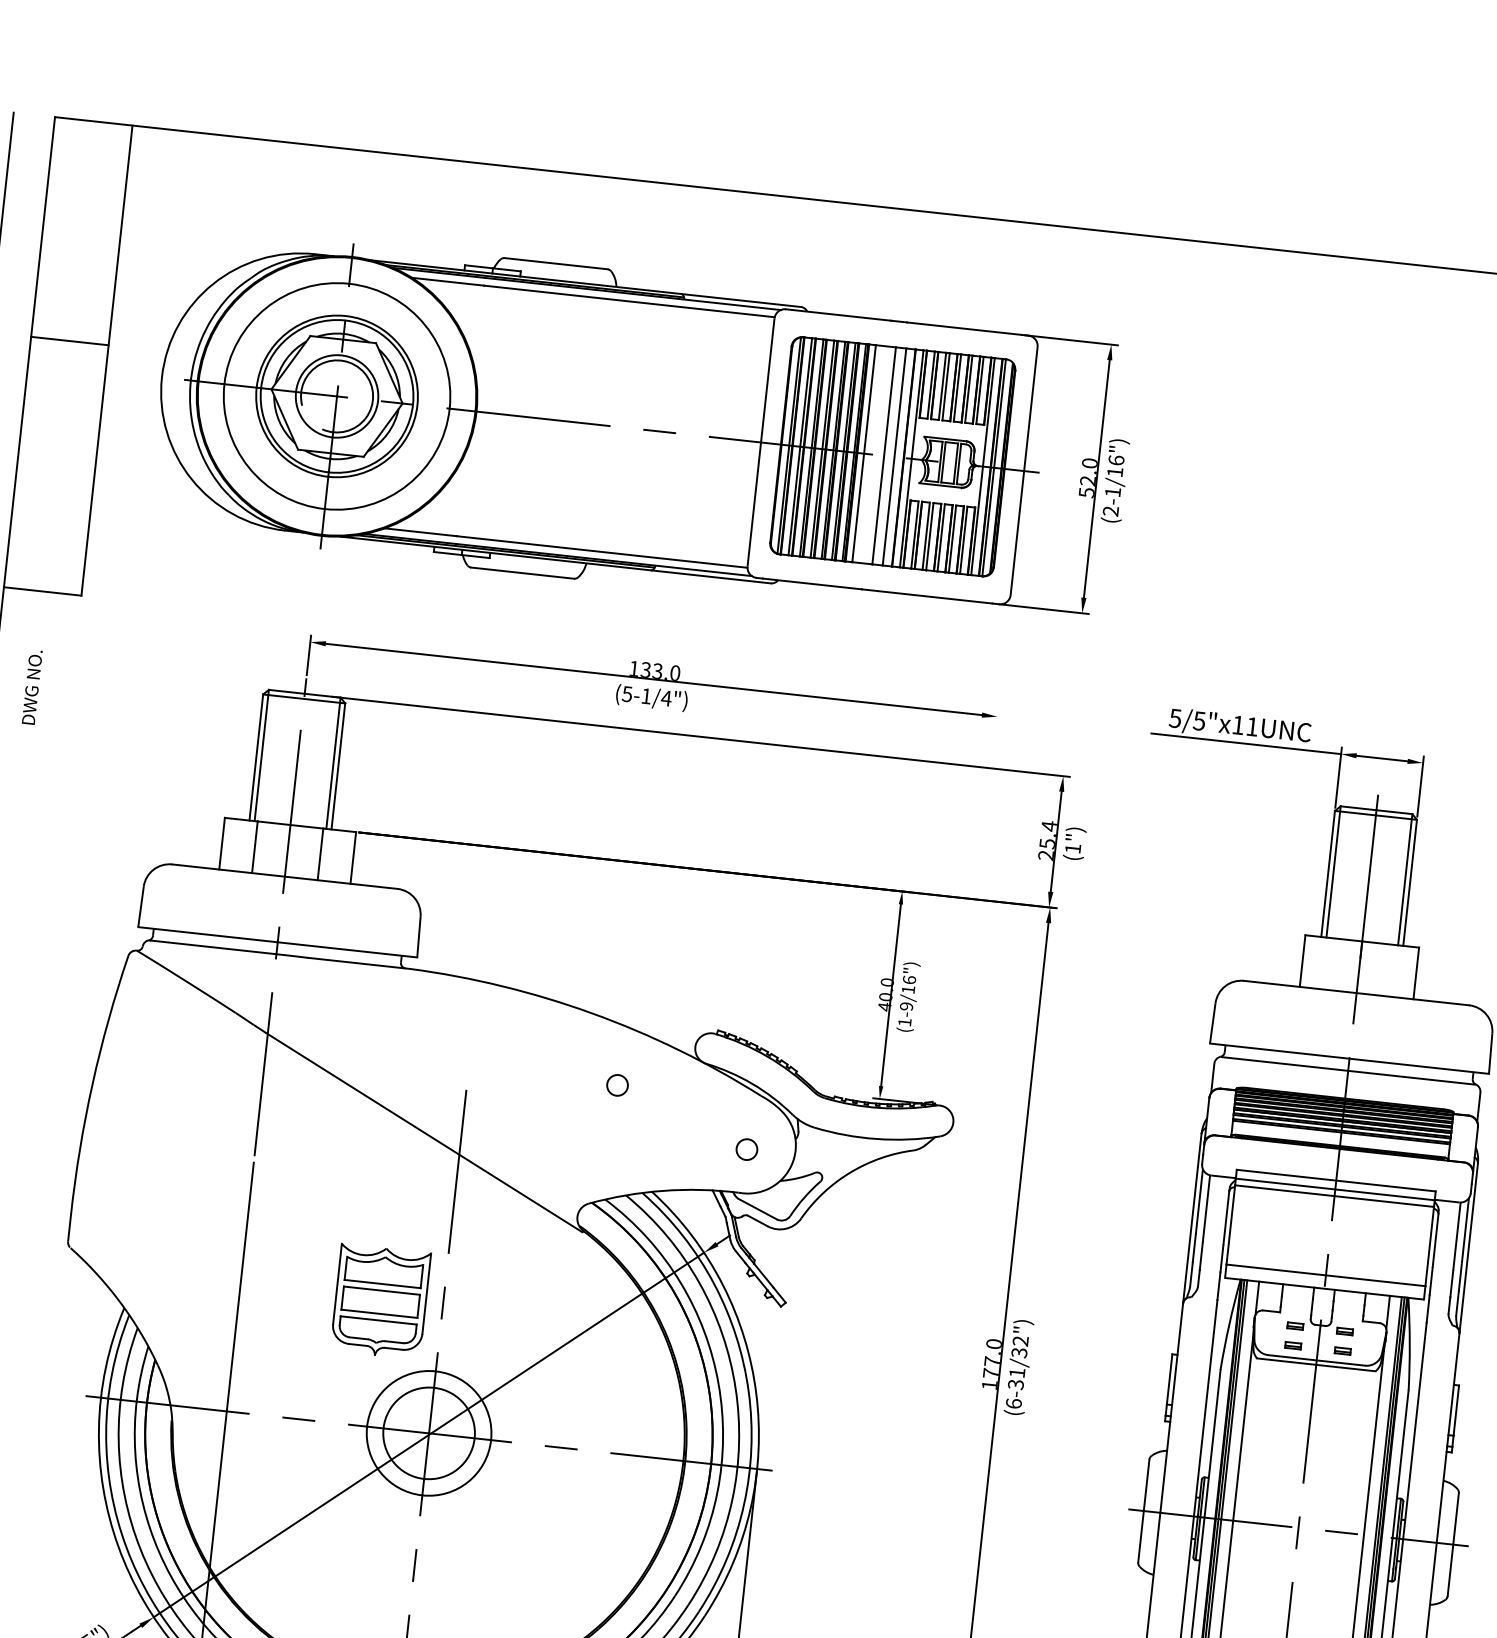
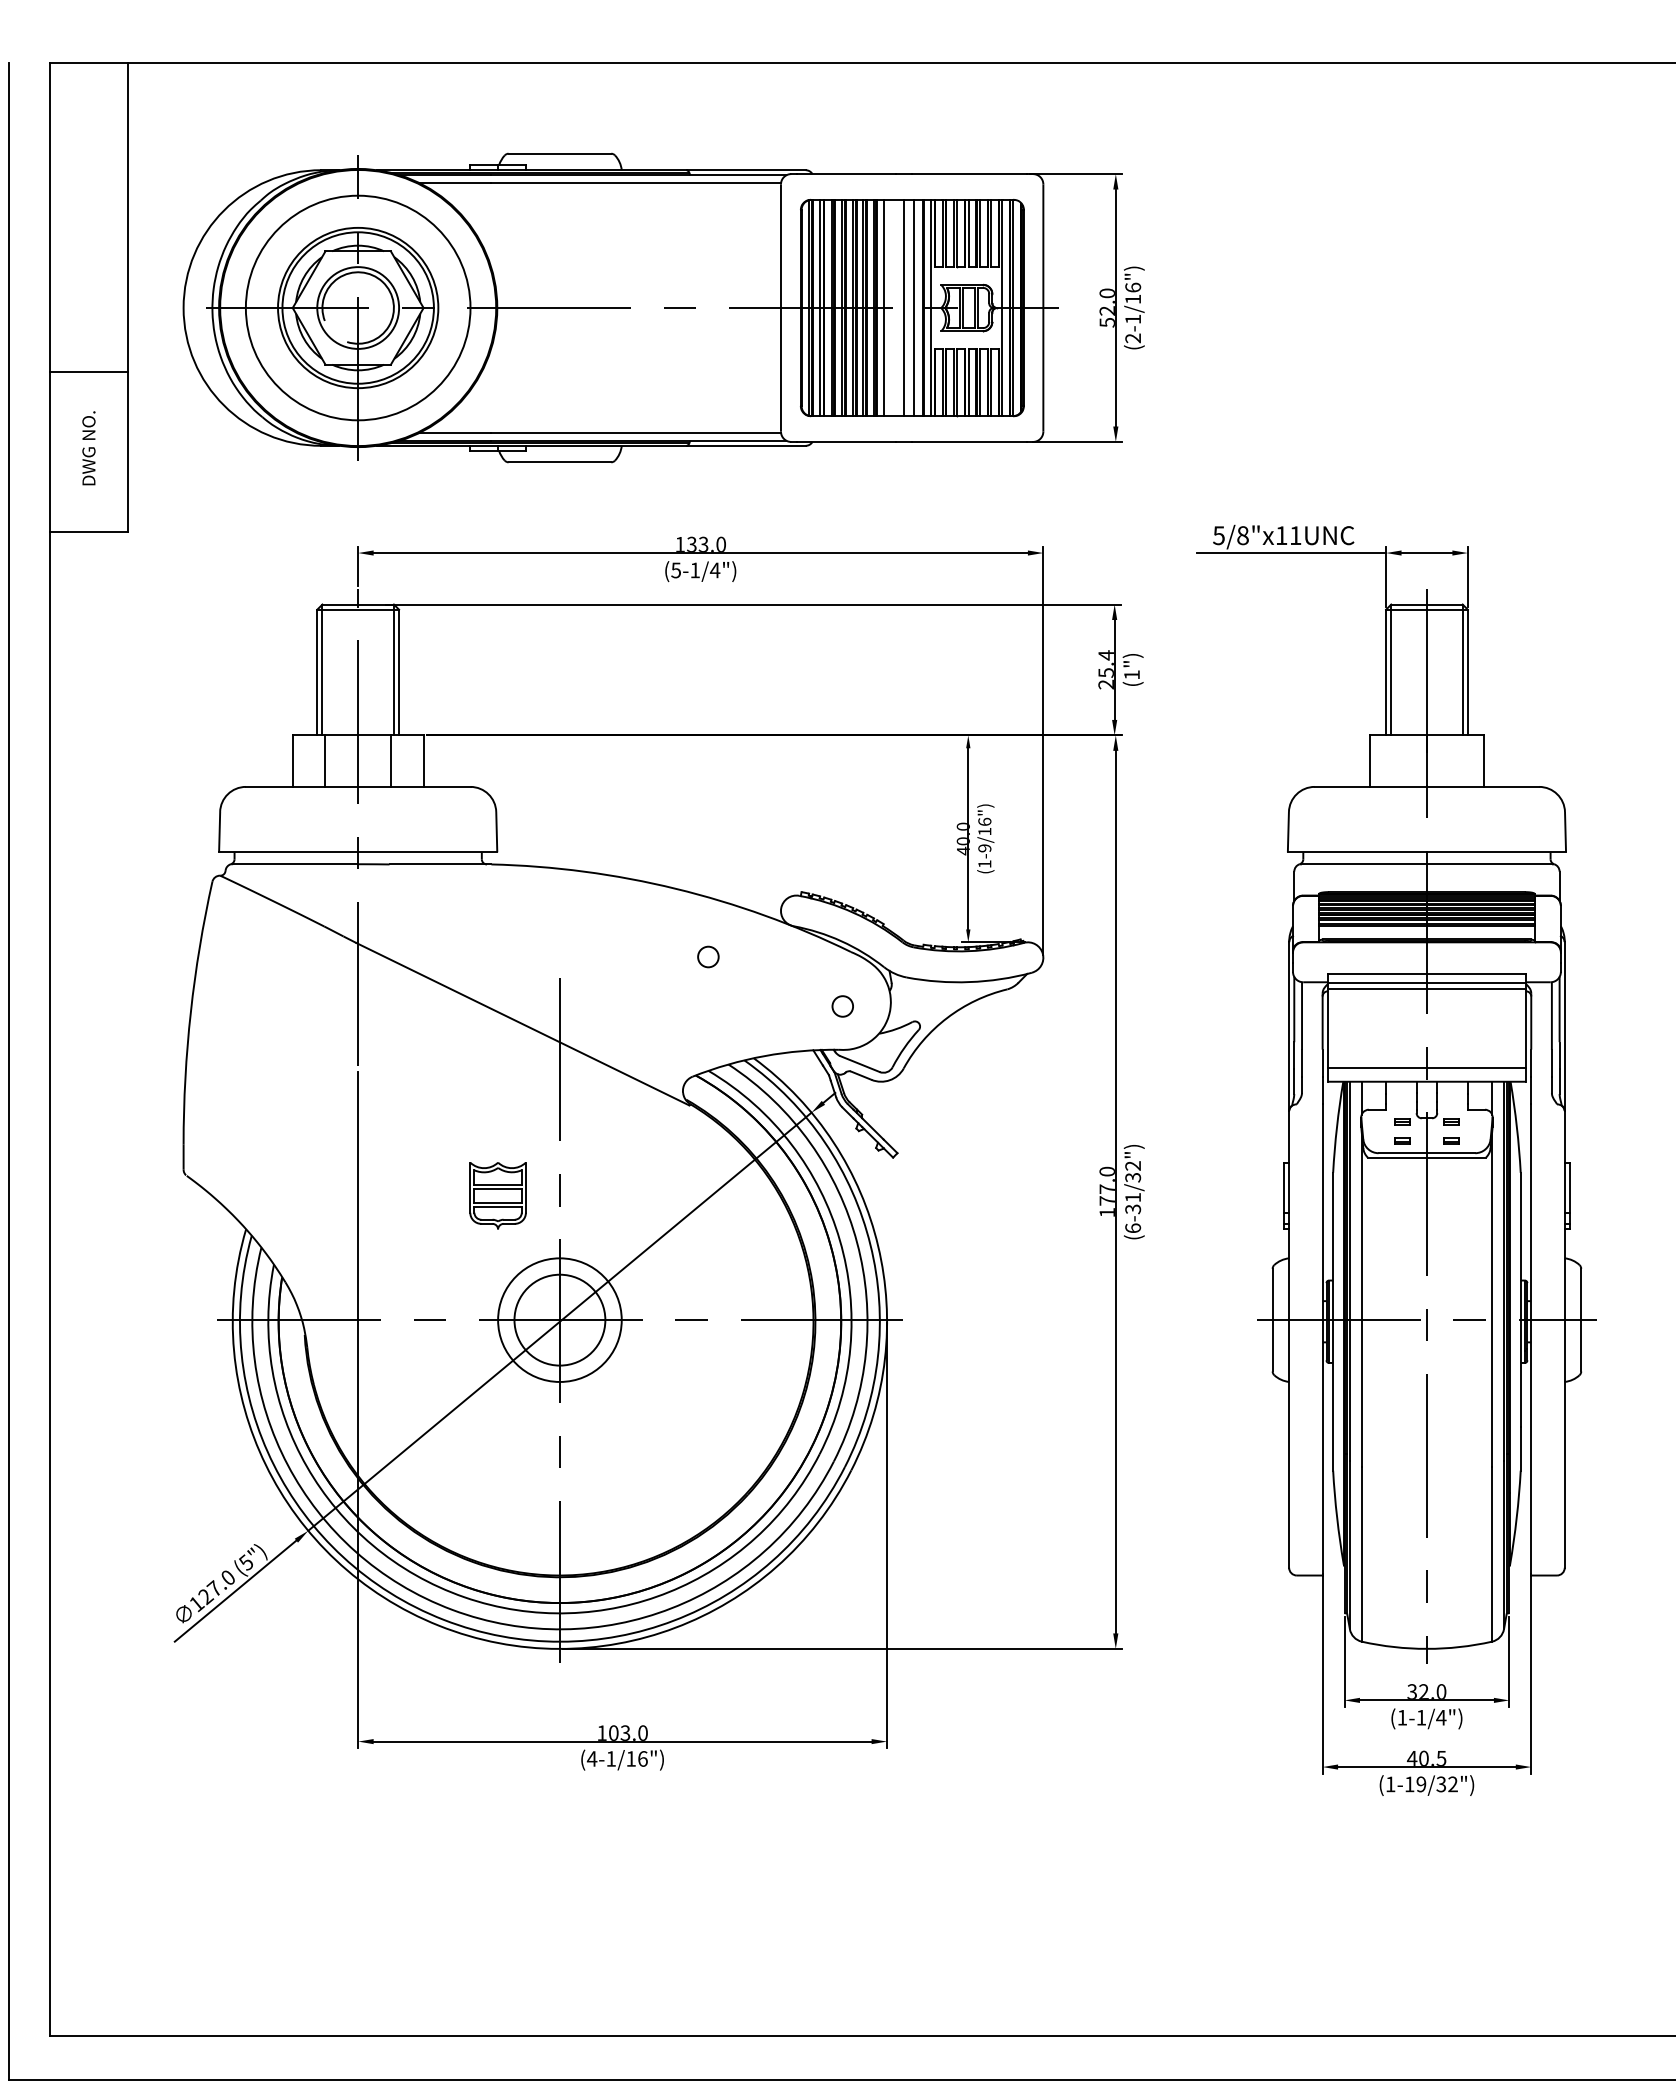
line: (69, 341) -> (88, 372), moved
text: (31, 687) -> (88, 448), moved
text: (1199, 720) -> (1242, 535), 5/5"x11UNC -> 5/8"x11UNC
line: (976, 914) -> (1043, 750), added
part: (380, 1301) -> (497, 1195), size x0.62

